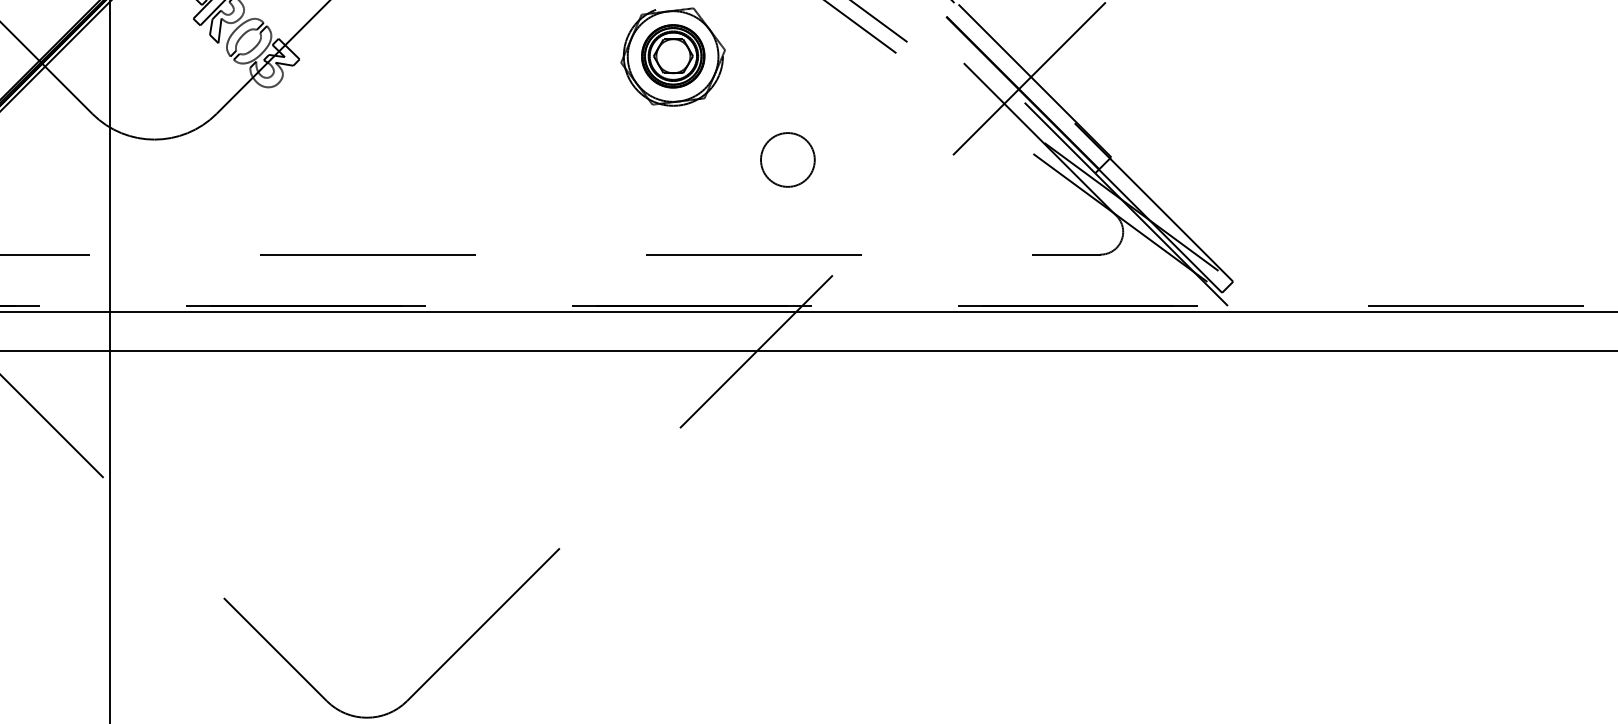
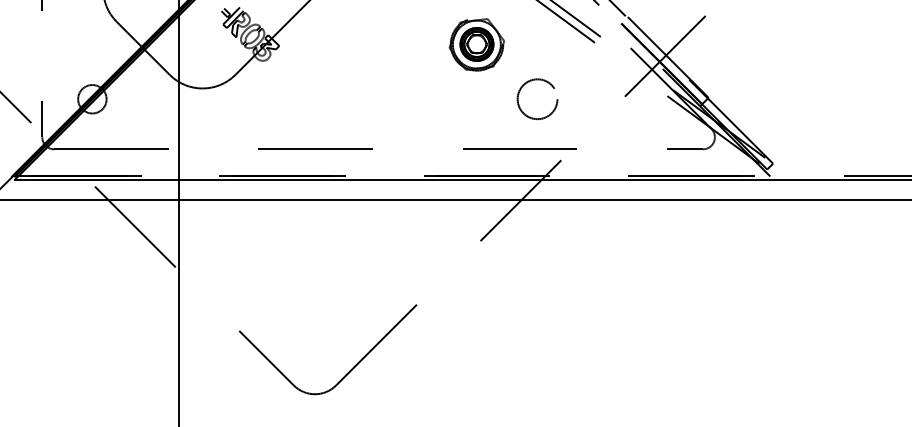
circle: (787, 160) -> (537, 99), size x1.4

